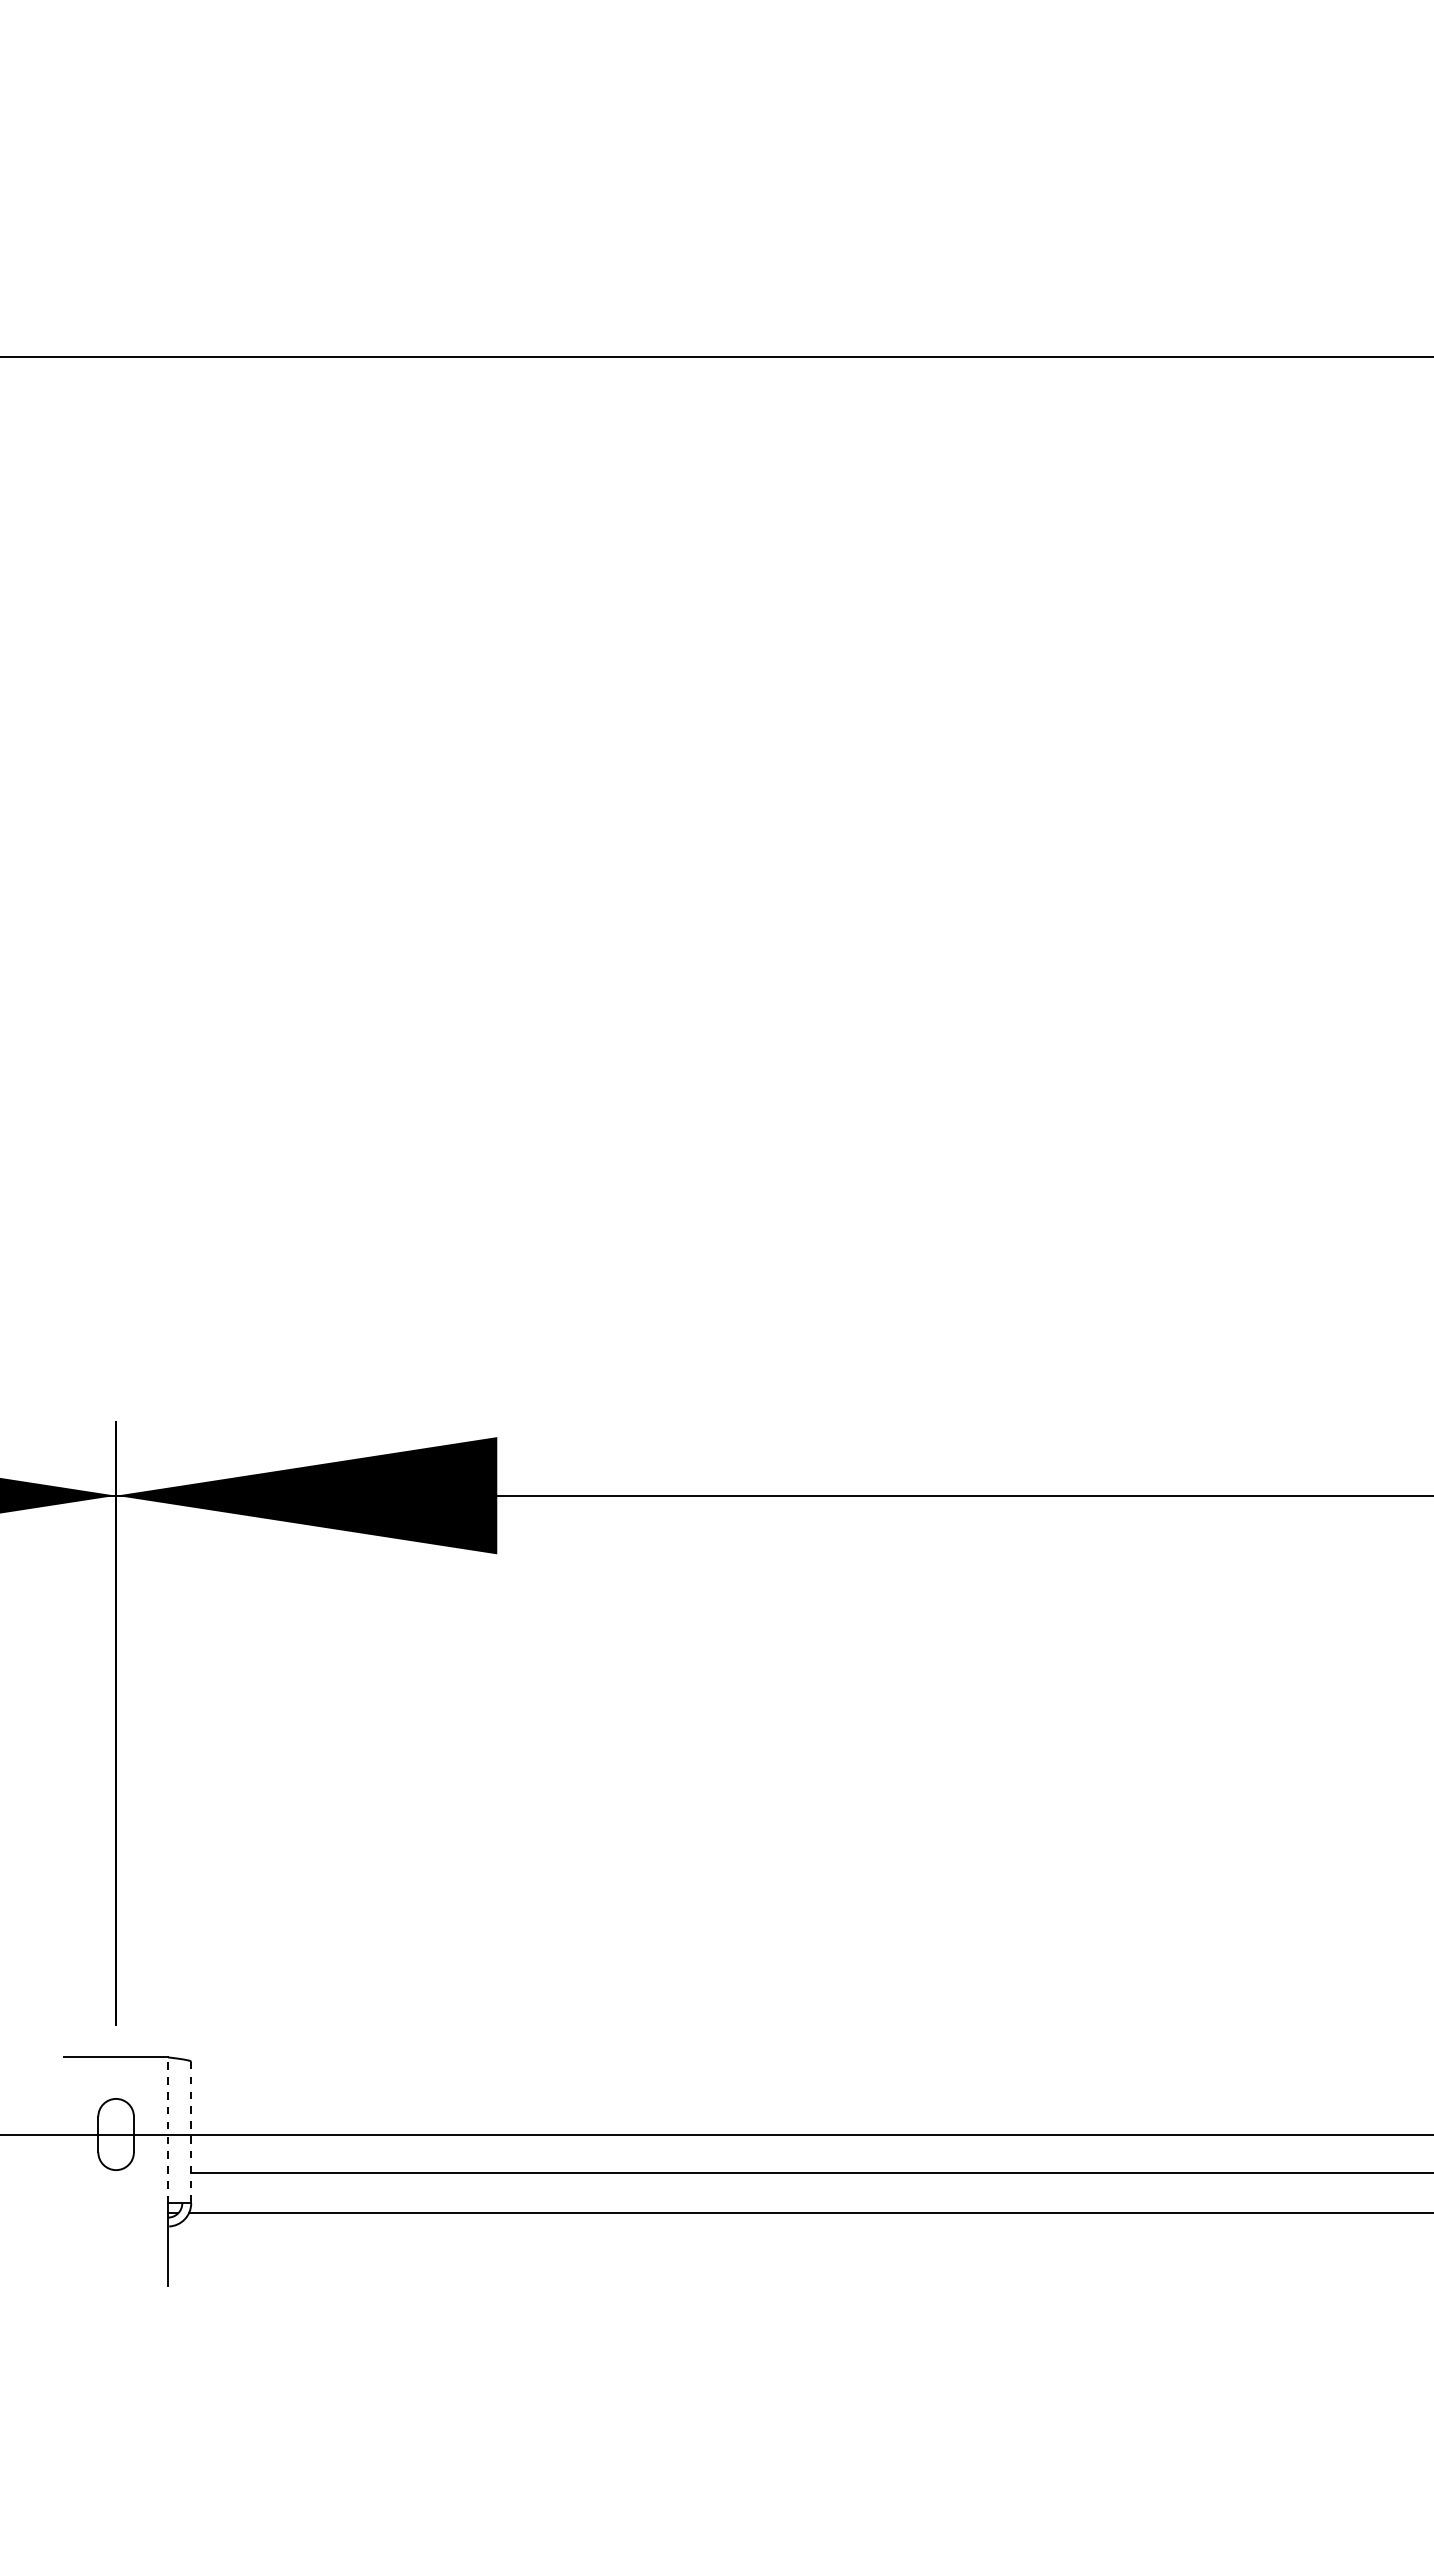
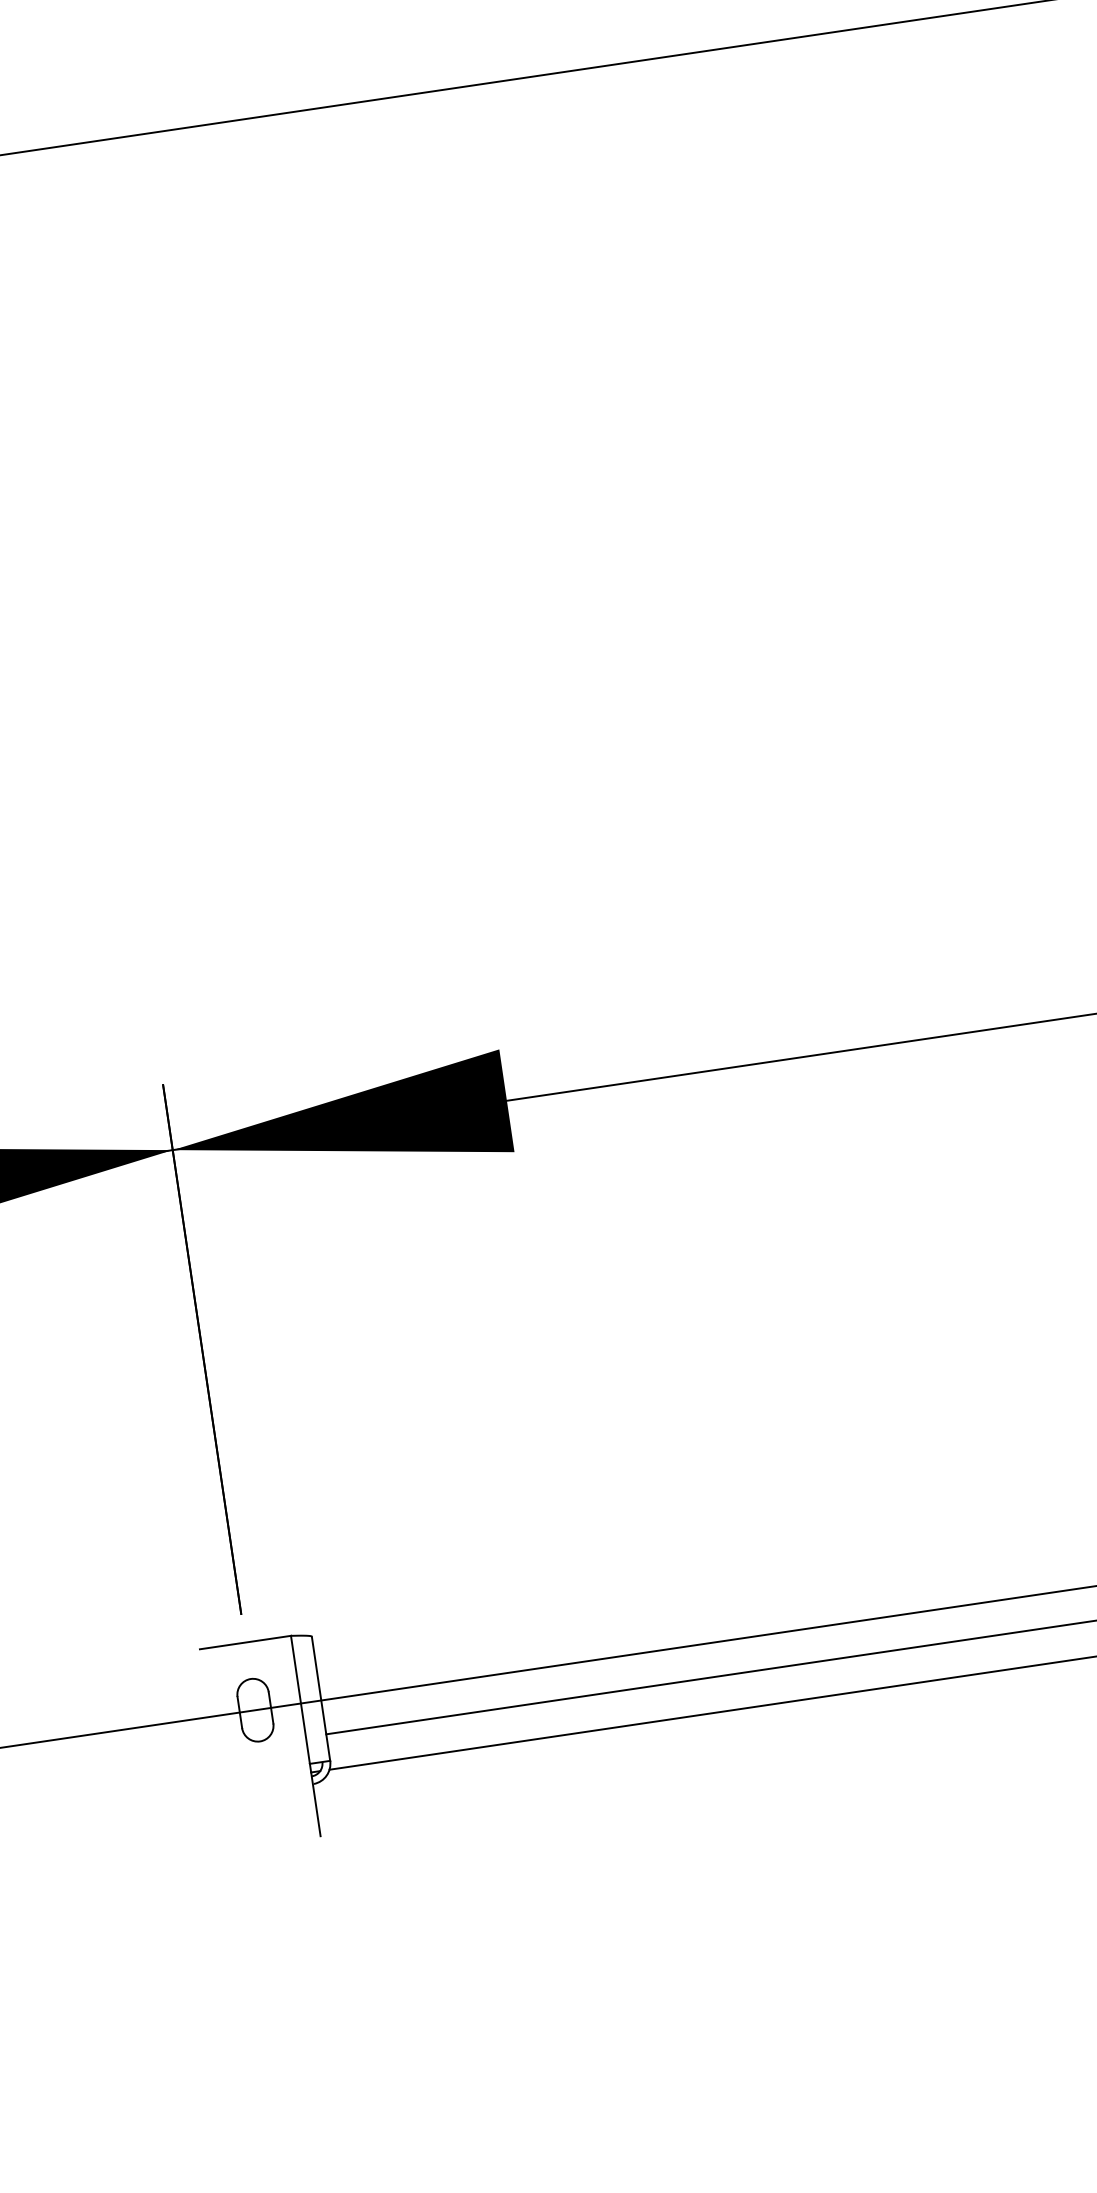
line: (168, 2129) -> (300, 1699), dashed -> solid
line: (191, 2132) -> (321, 1698), dashed -> solid

